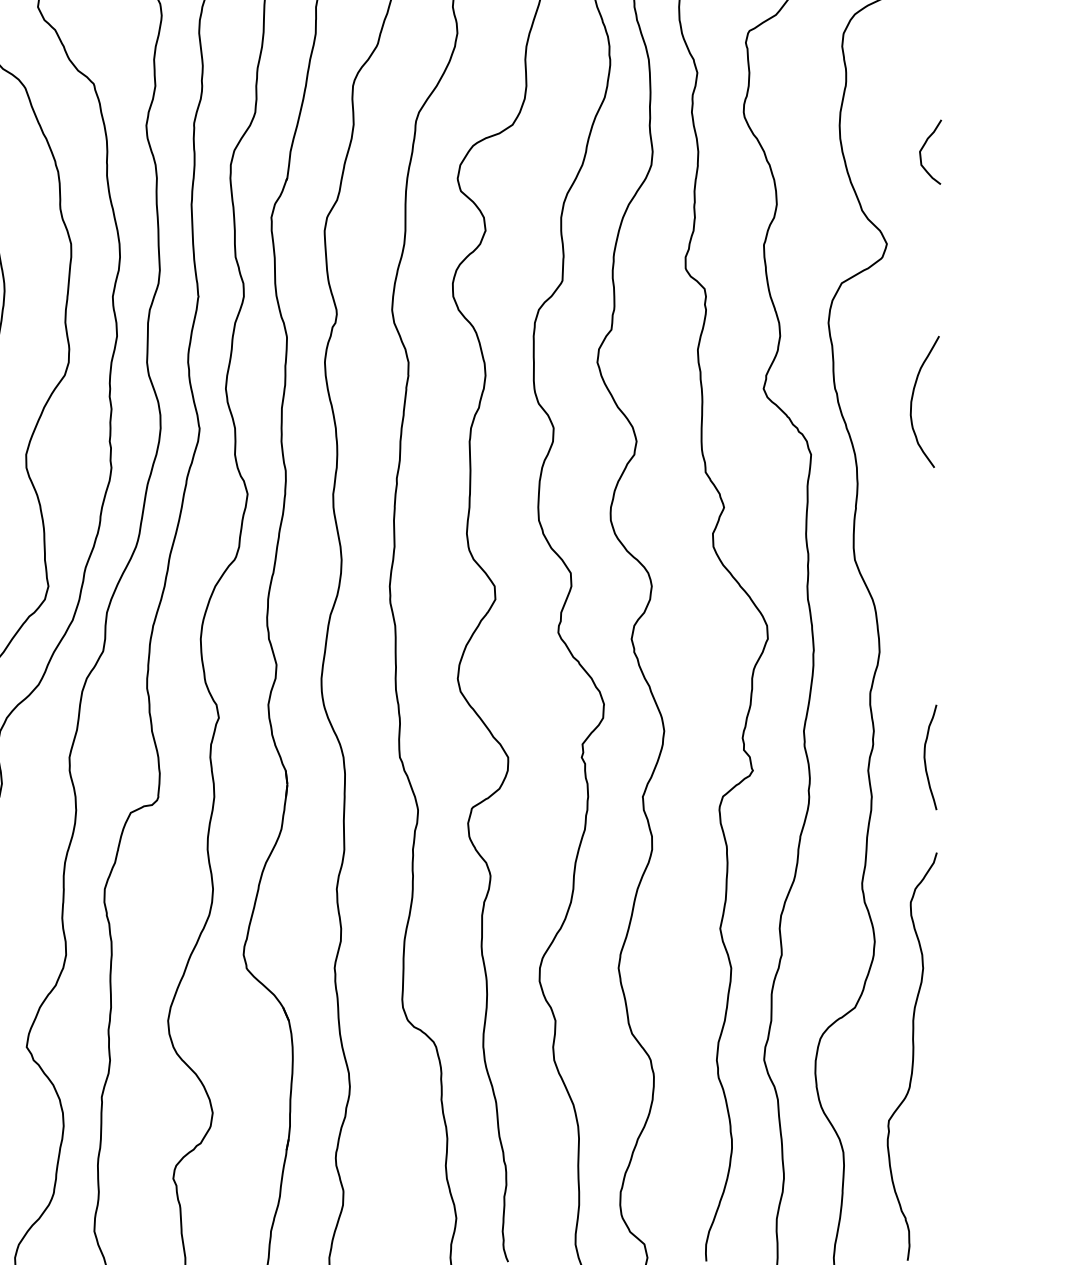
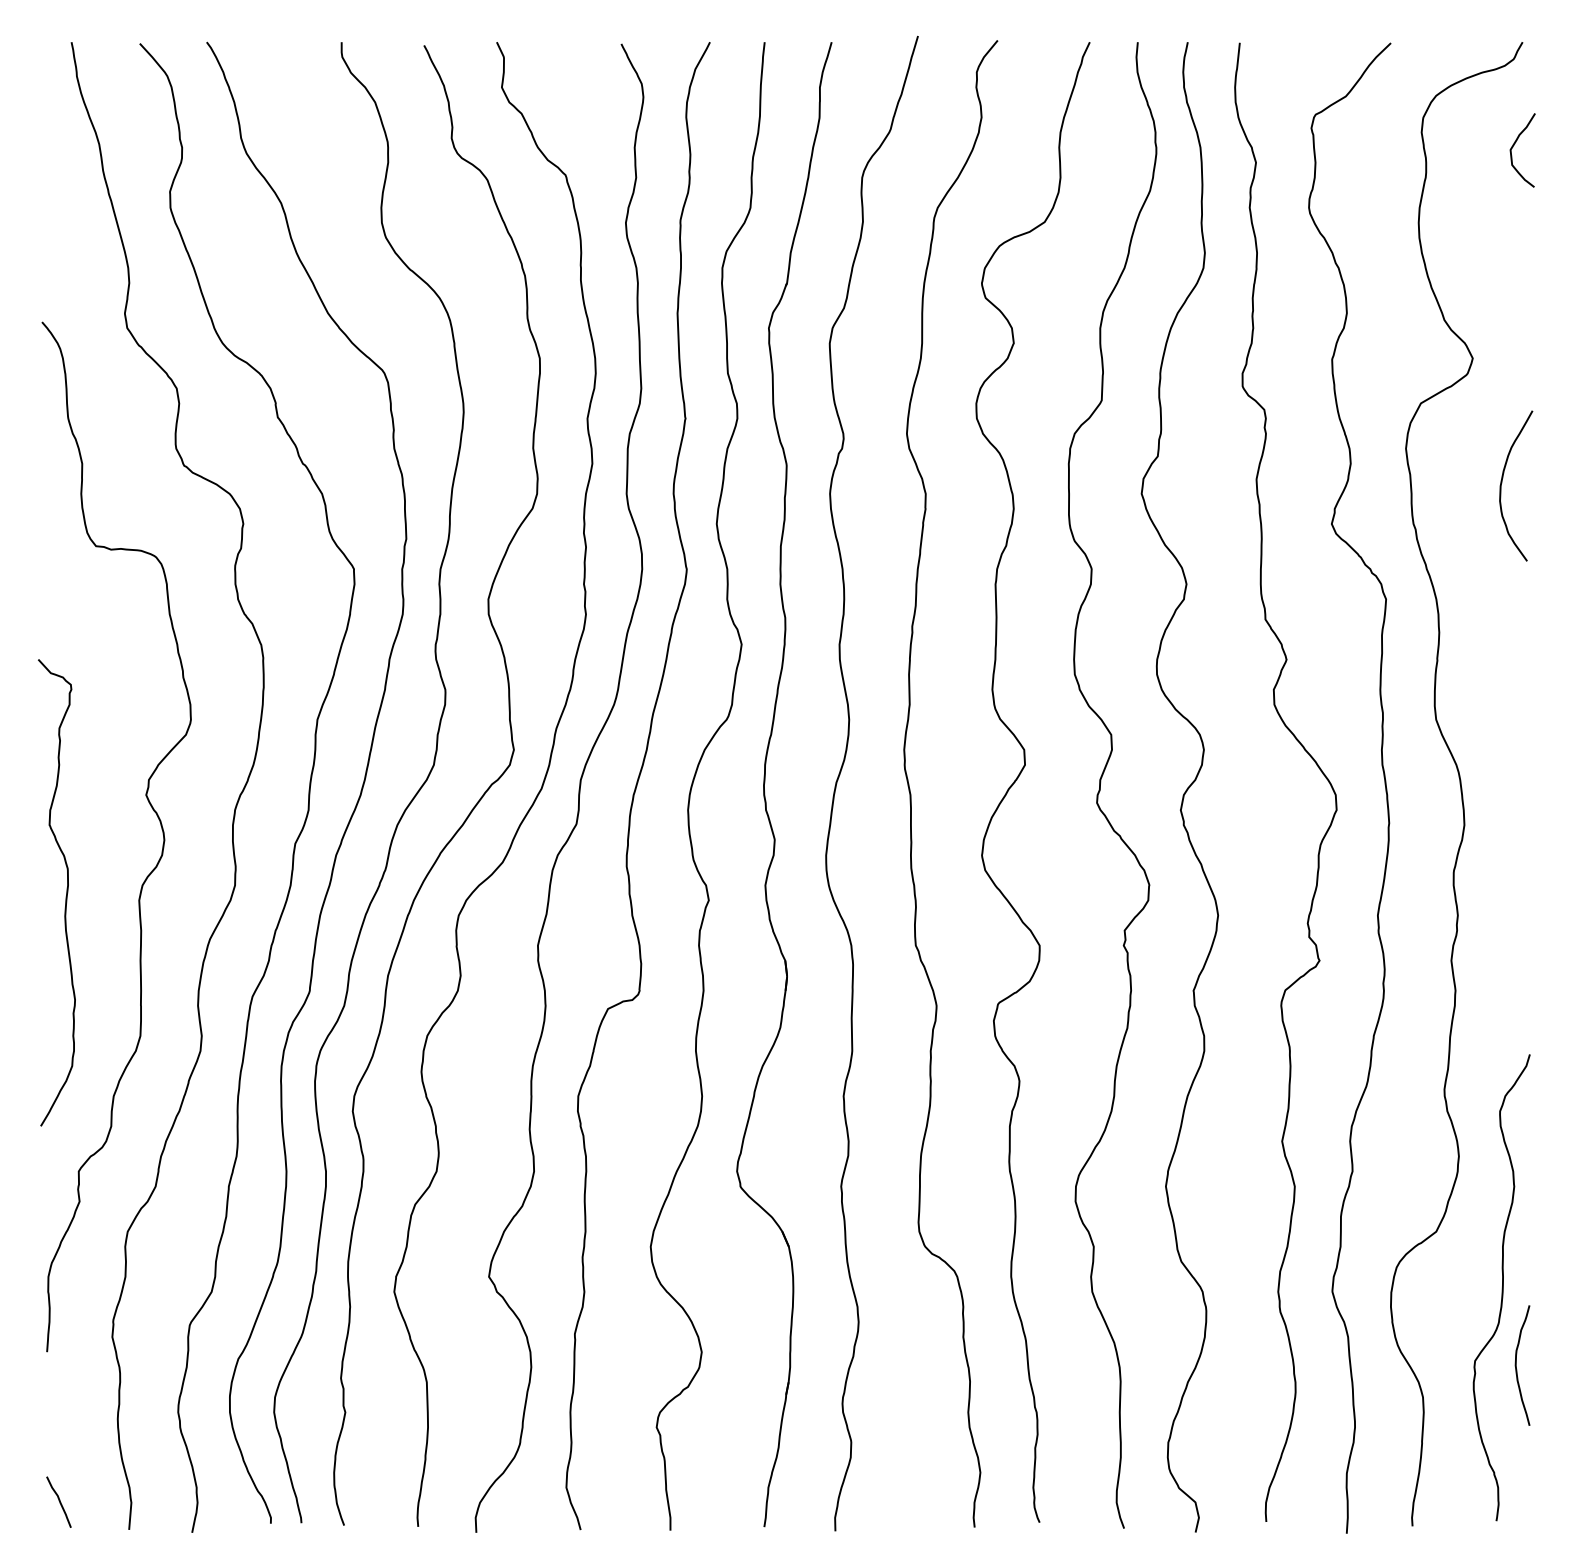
curve: (923, 147) -> (1514, 145), moved
curve: (912, 399) -> (1502, 483), moved
curve: (925, 757) -> (1516, 1365), moved

